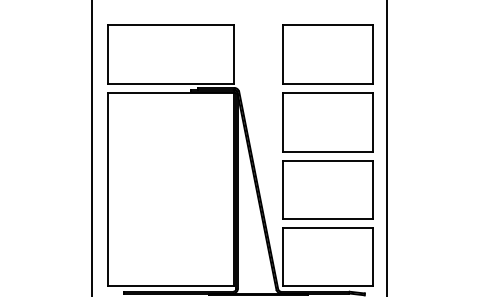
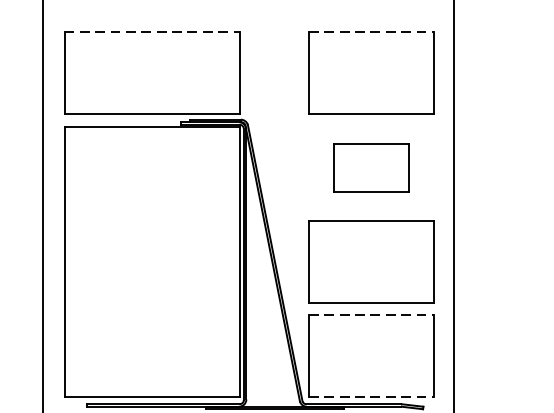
line: (170, 25) -> (152, 32), solid -> dashed
line: (327, 25) -> (371, 32), solid -> dashed
part: (327, 122) -> (371, 167), size x0.6
line: (327, 227) -> (371, 314), solid -> dashed
line: (327, 286) -> (371, 396), solid -> dashed

